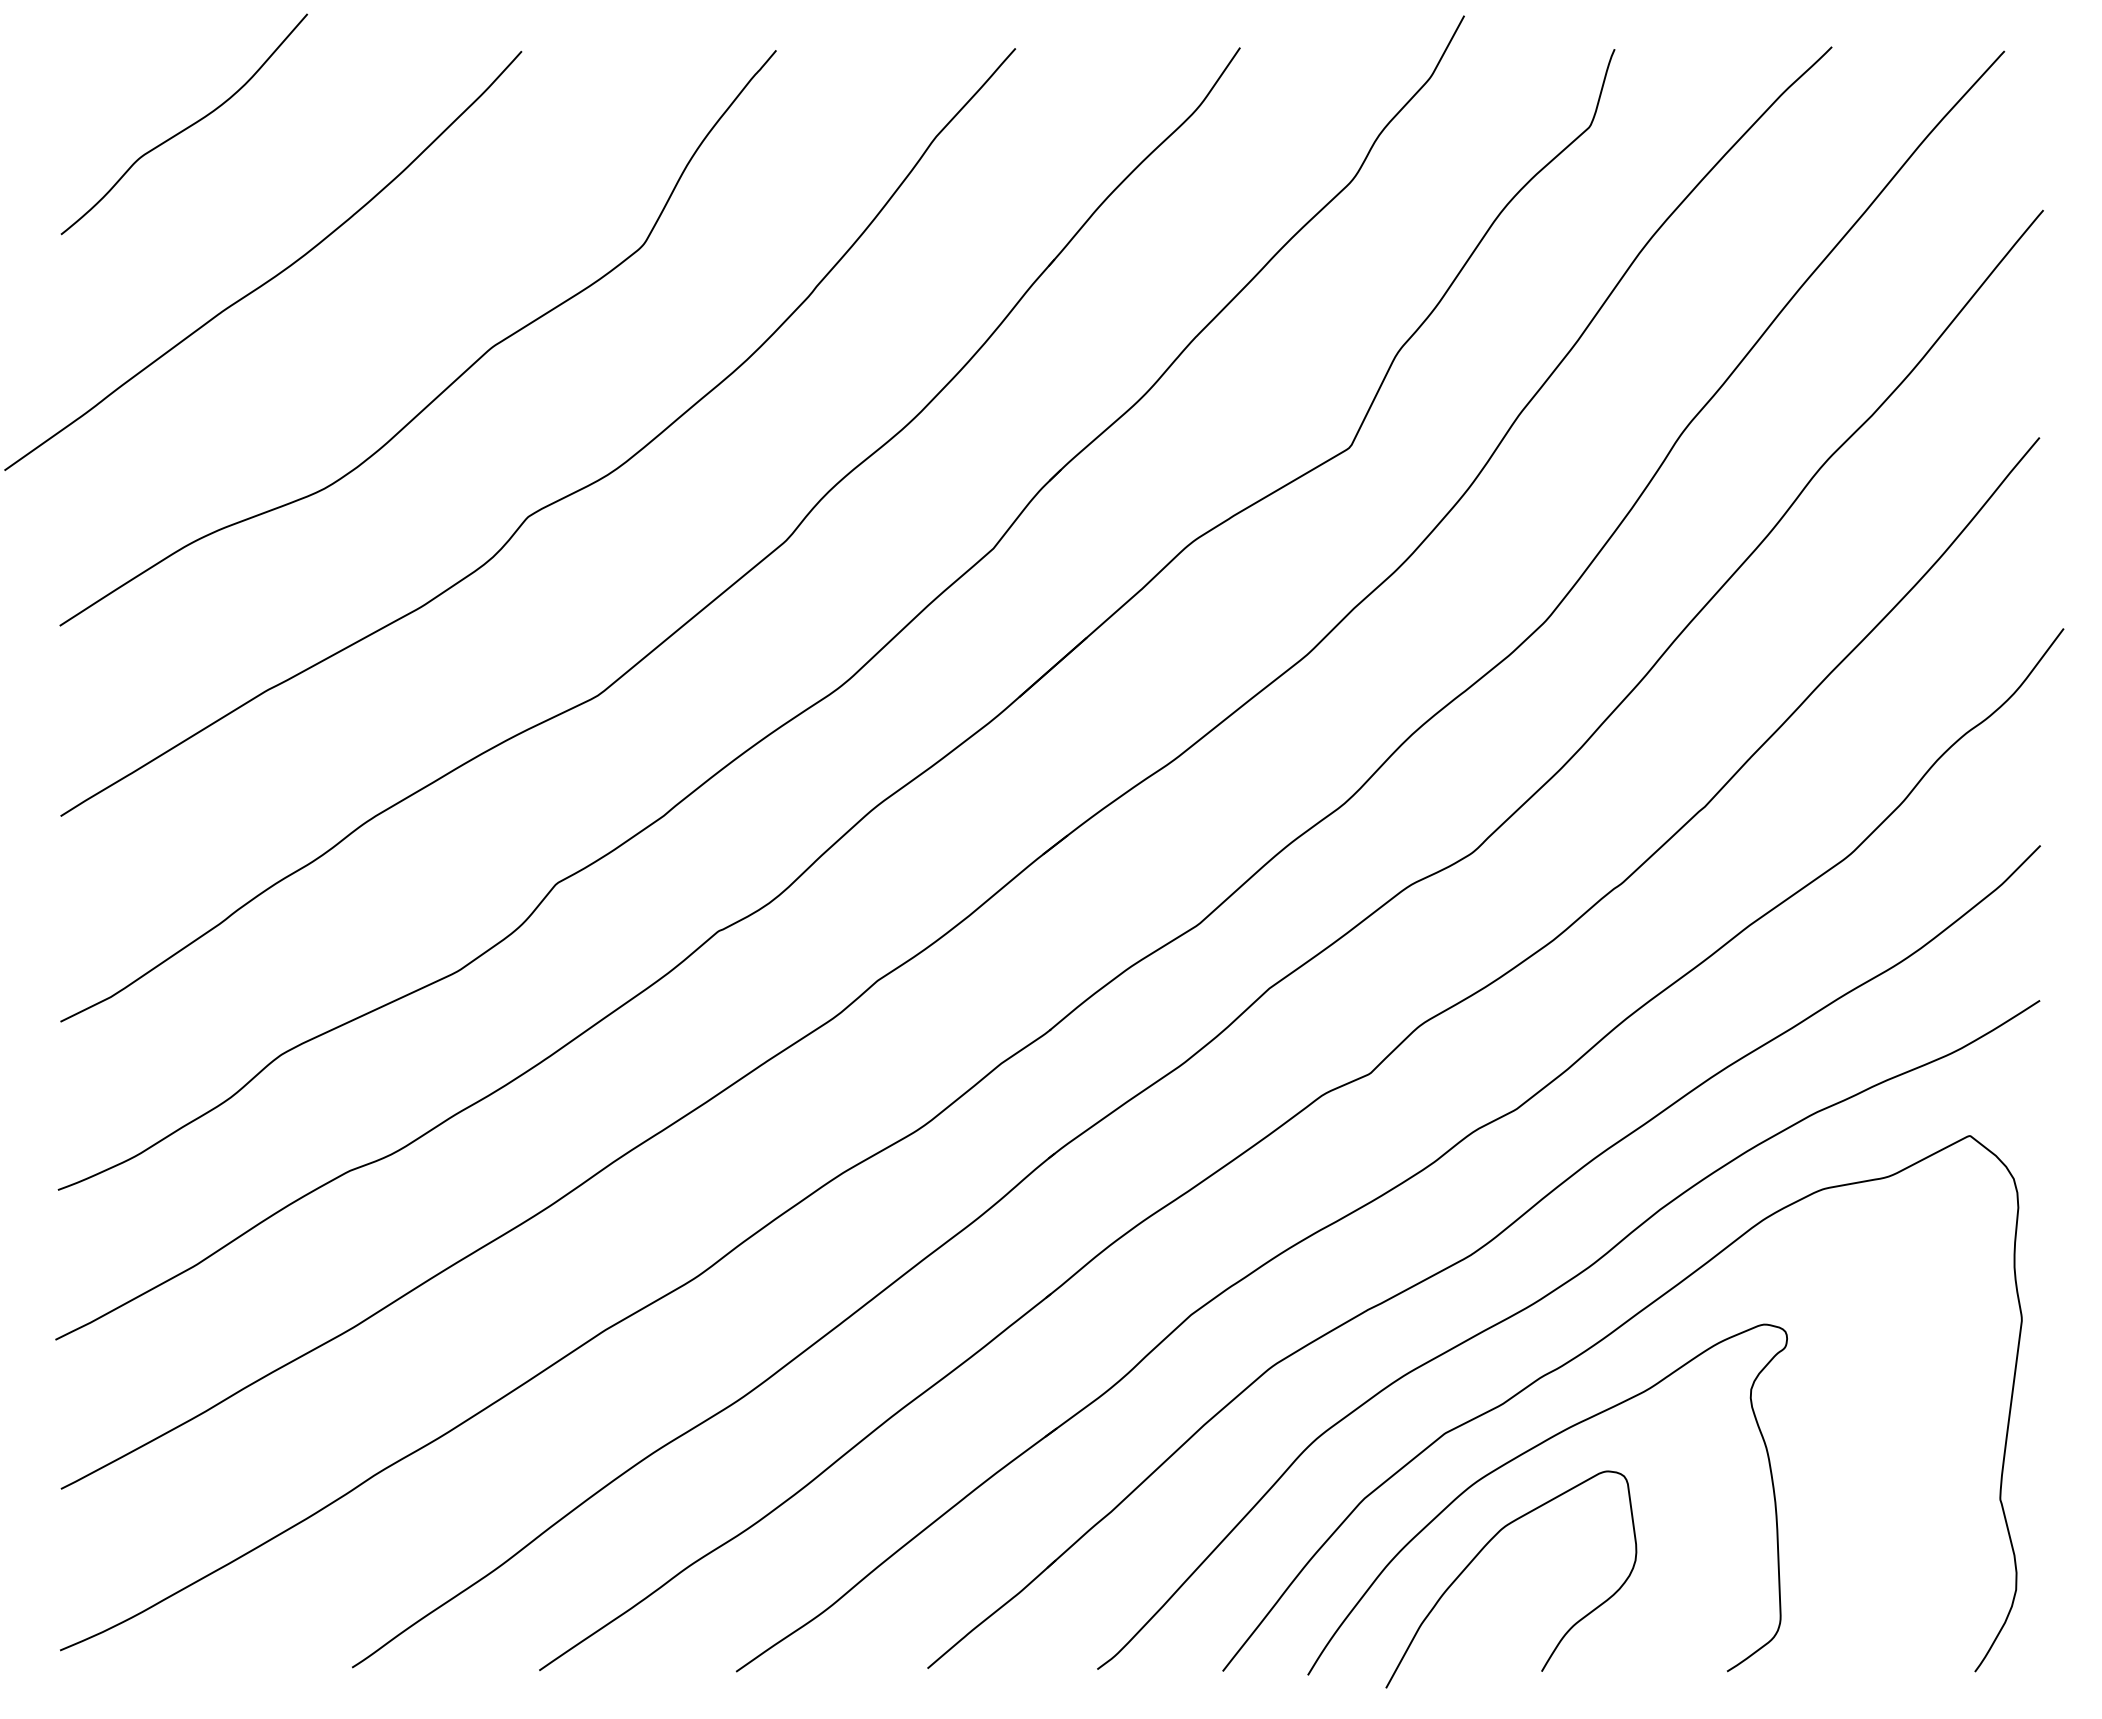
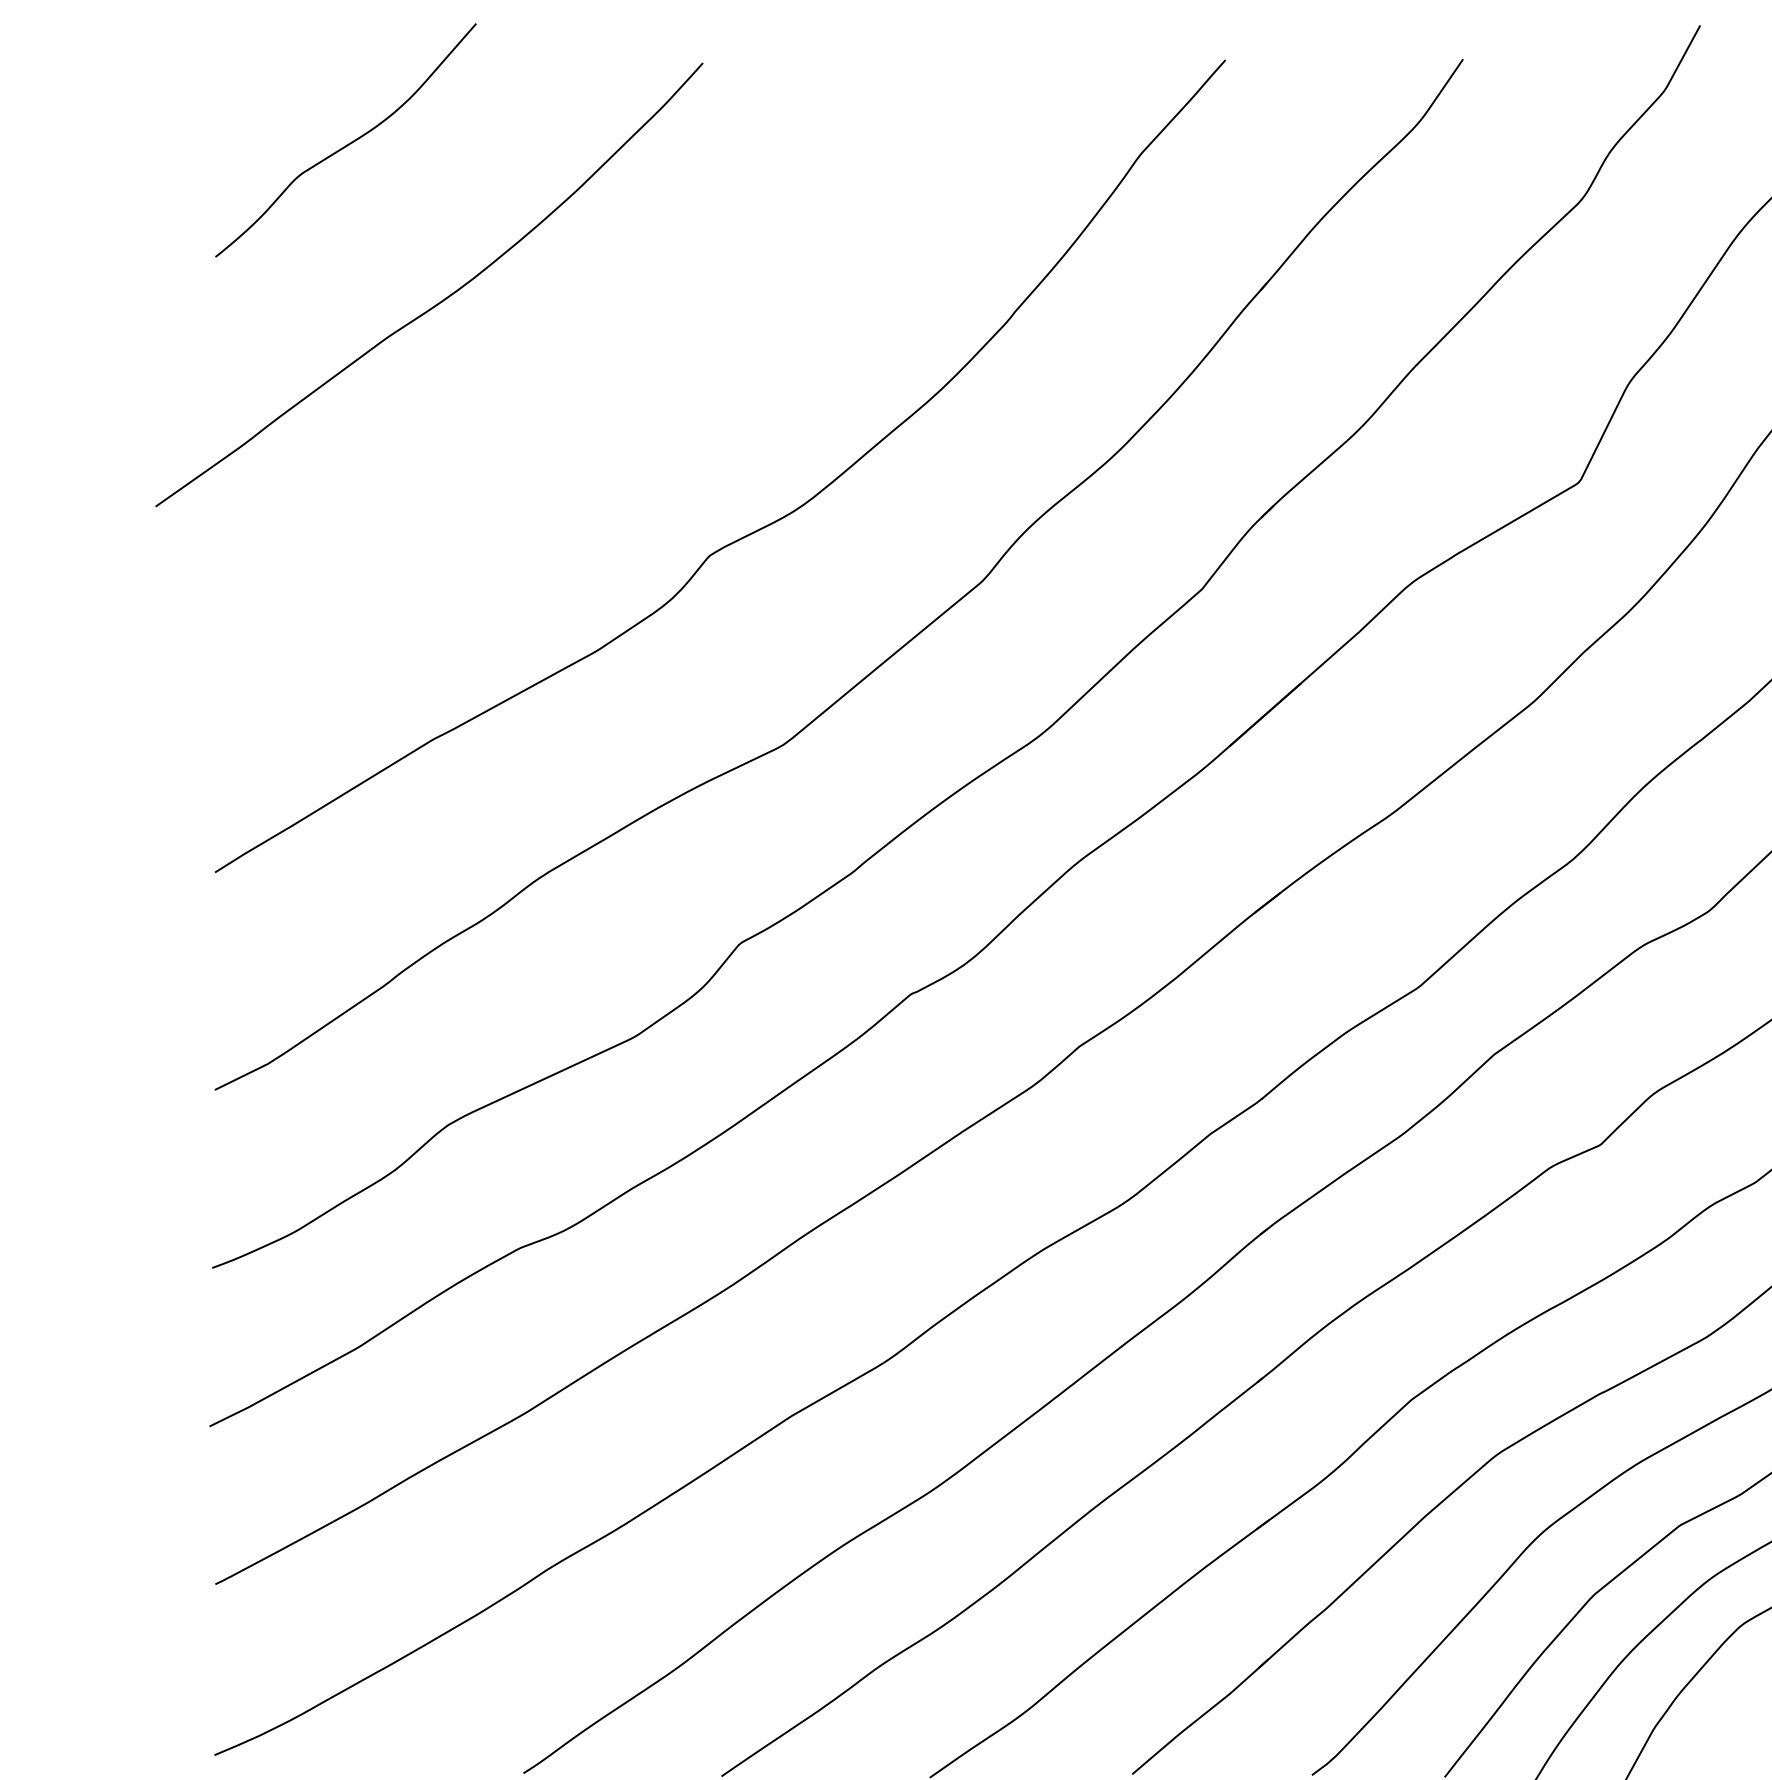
curve: (451, 382) -> (628, 413), removed

